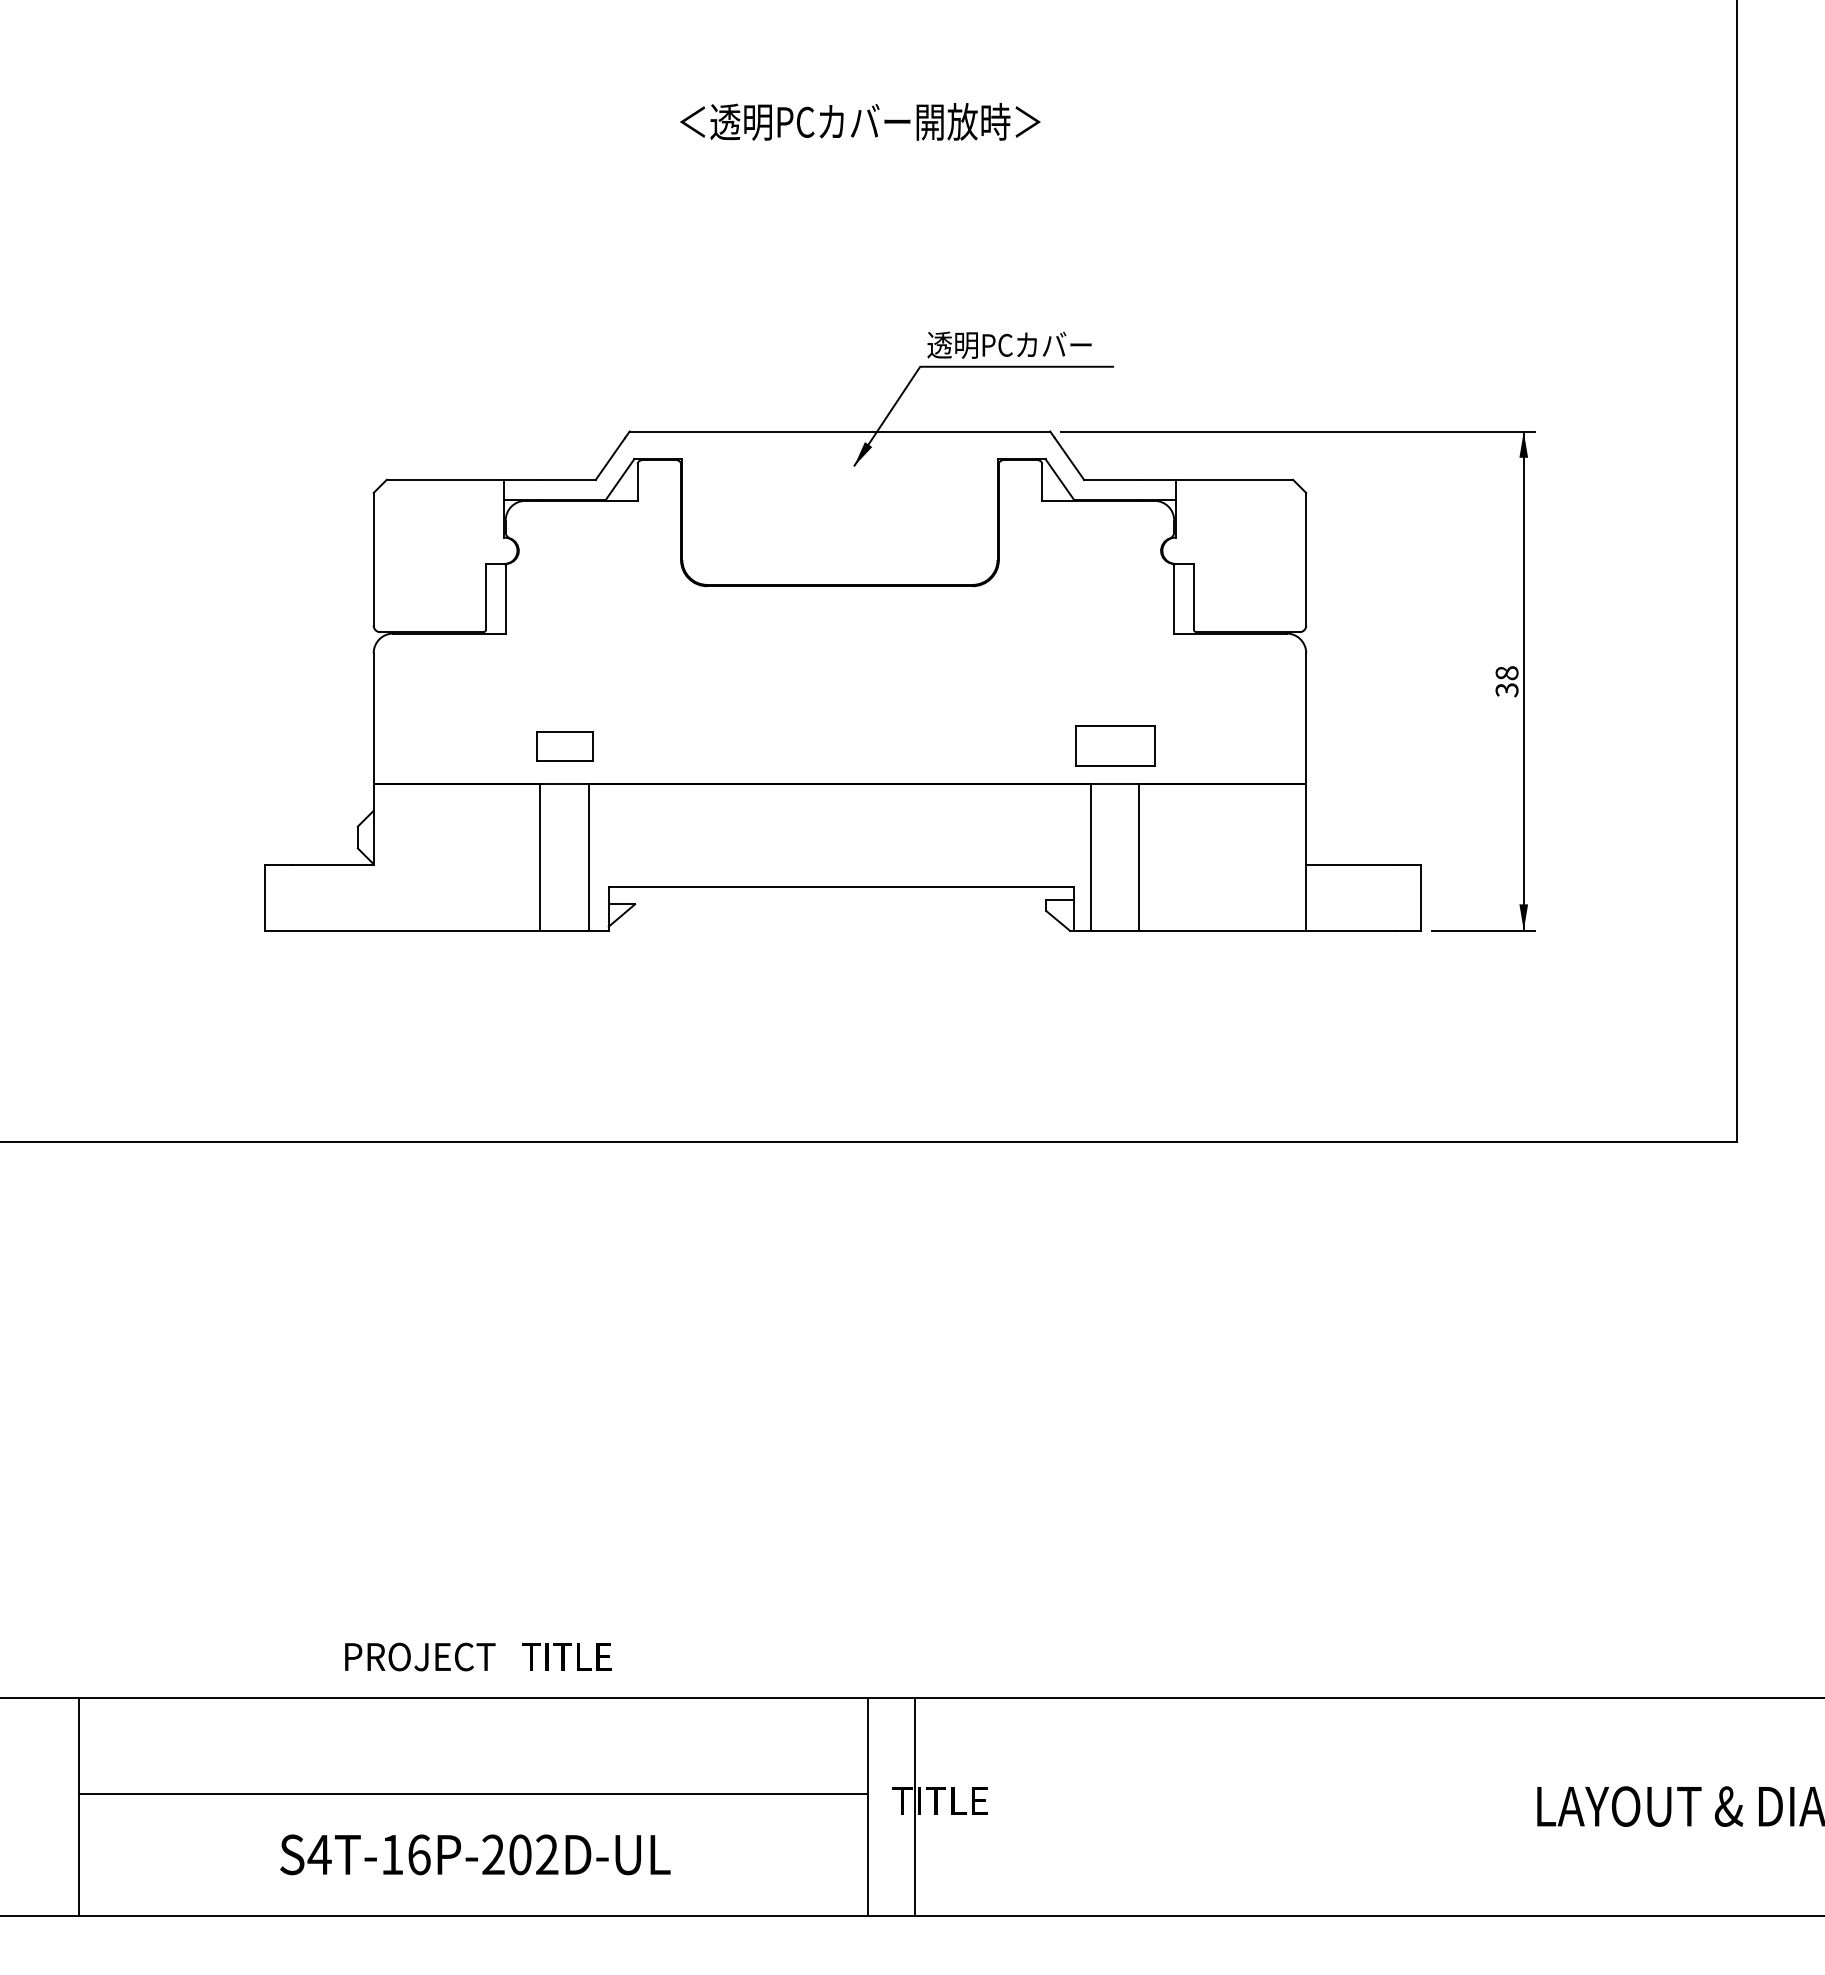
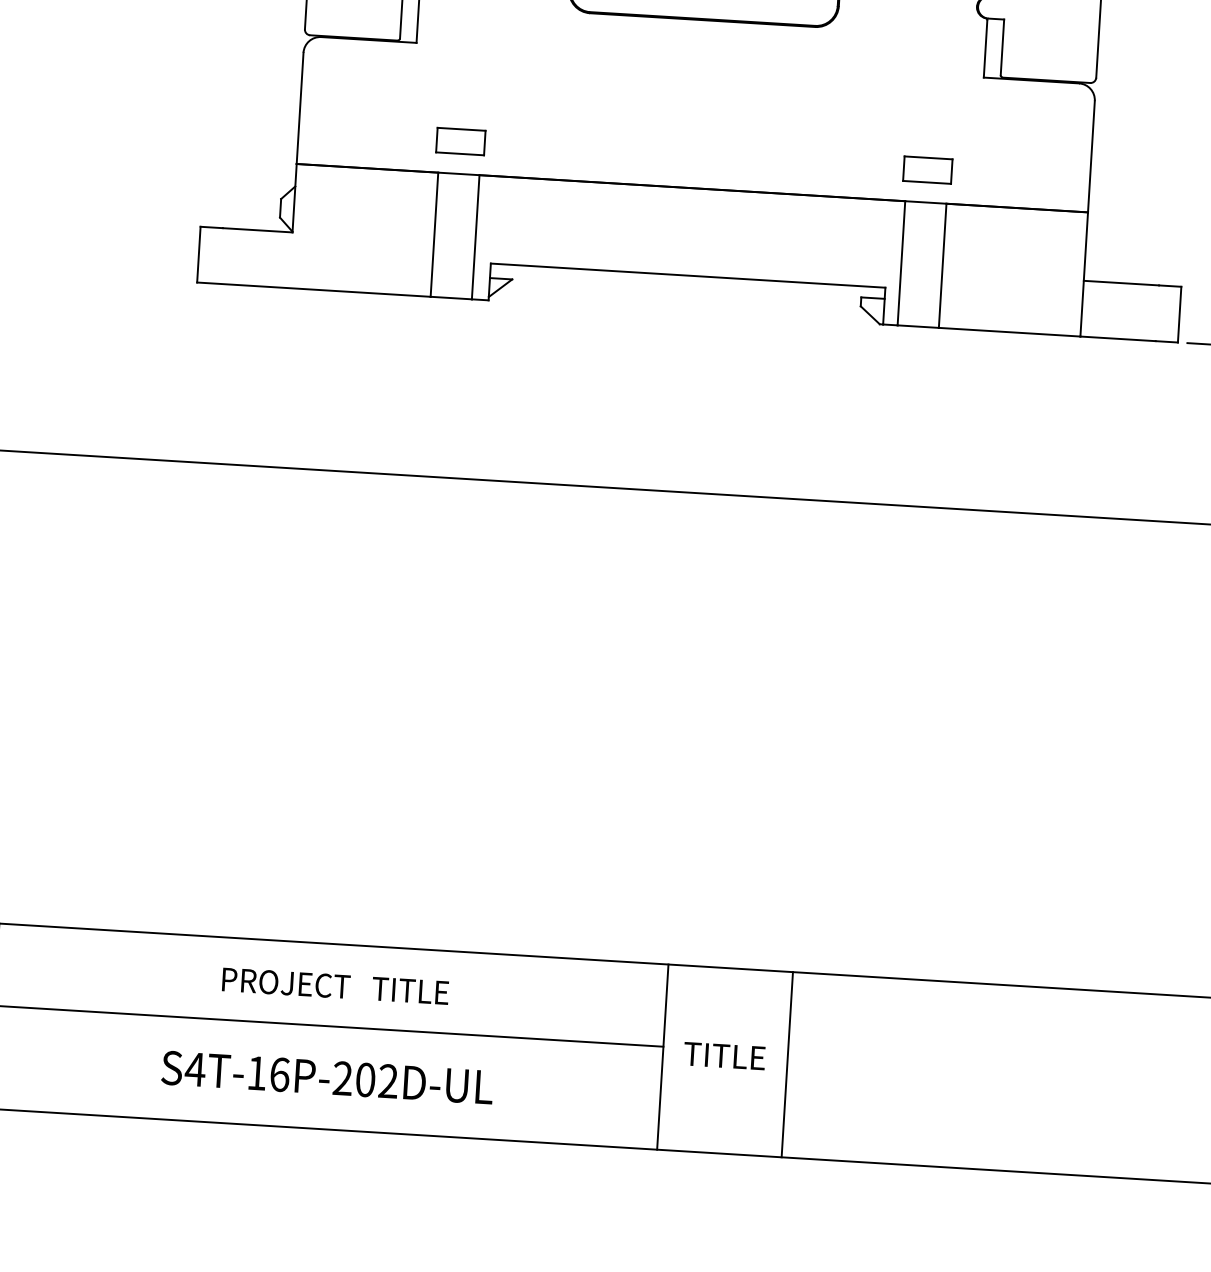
part: (1114, 746) -> (927, 170), size x0.71
text: (478, 1656) -> (335, 985), moved
line: (915, 1806) -> (787, 1064), moved

